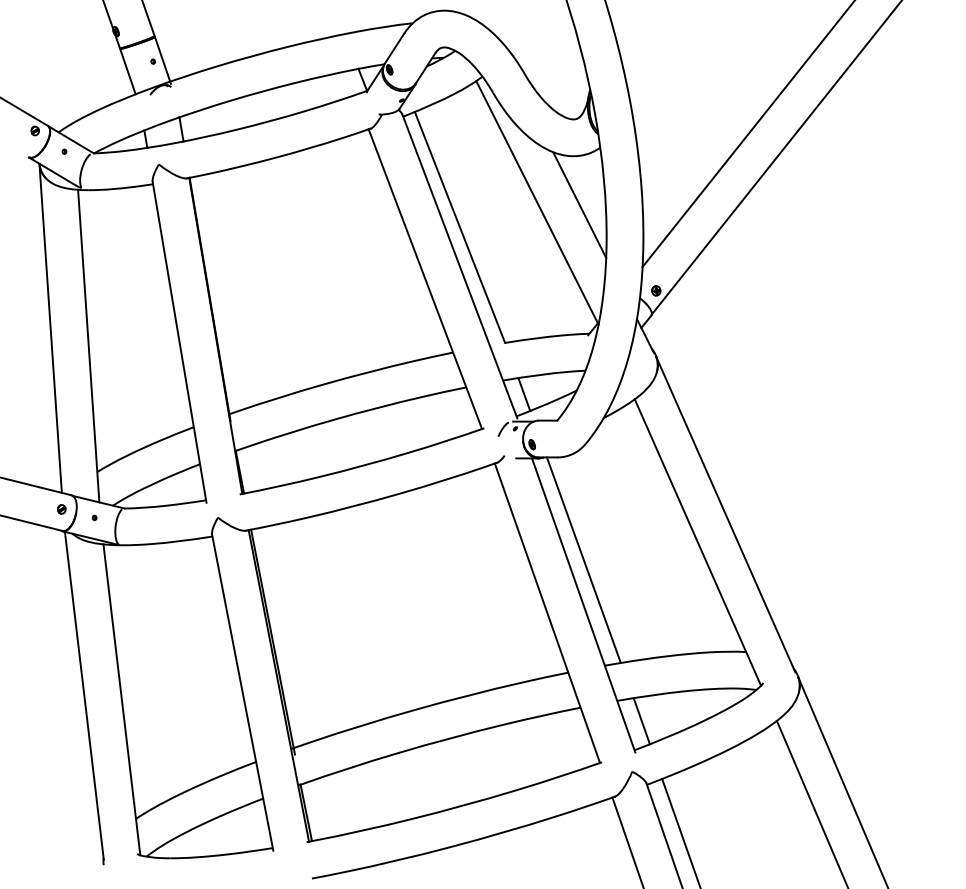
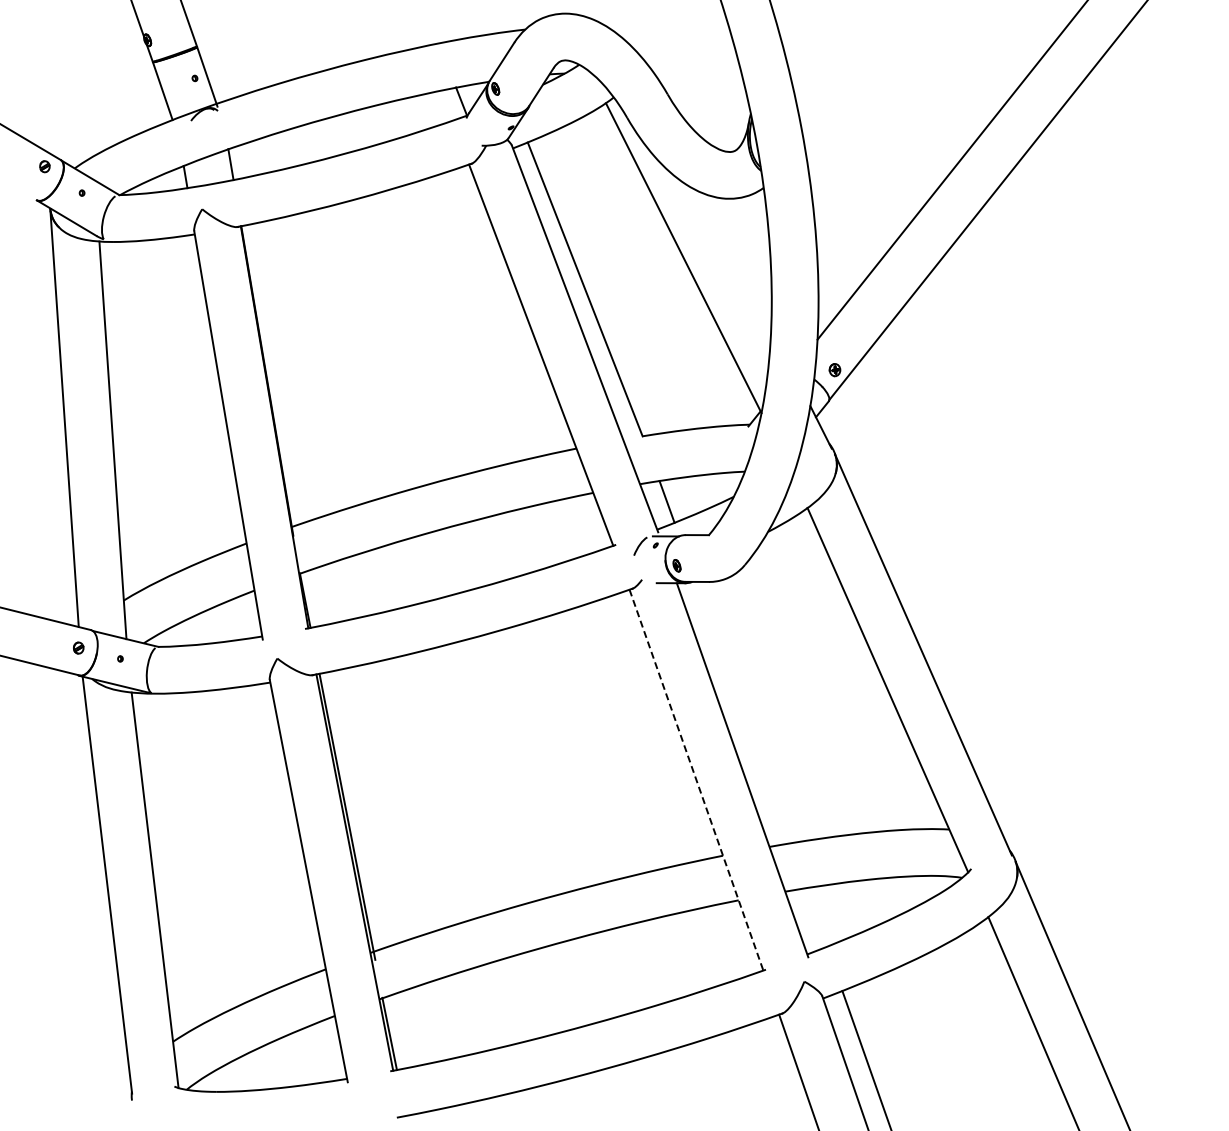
line: (579, 204) -> (737, 260), removed
line: (583, 560) -> (742, 712), removed
line: (547, 613) -> (696, 780), solid -> dashed
line: (641, 721) -> (816, 917), removed

